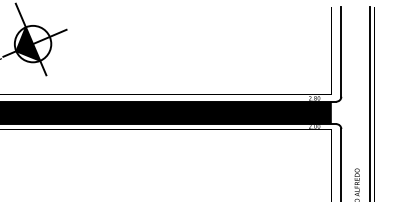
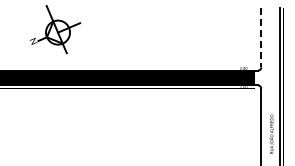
fill: (27, 43) -> (54, 32), removed
line: (341, 52) -> (261, 38), solid -> dashed

